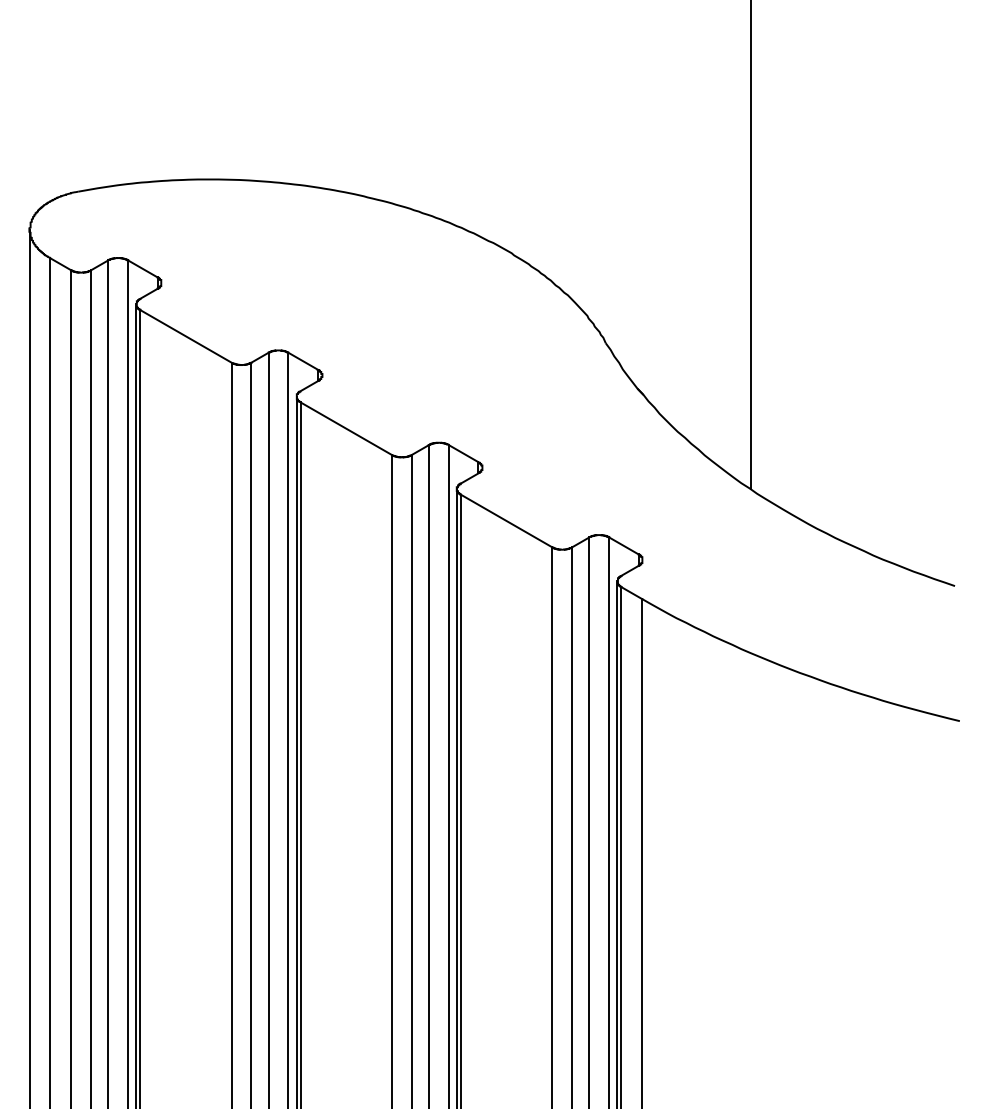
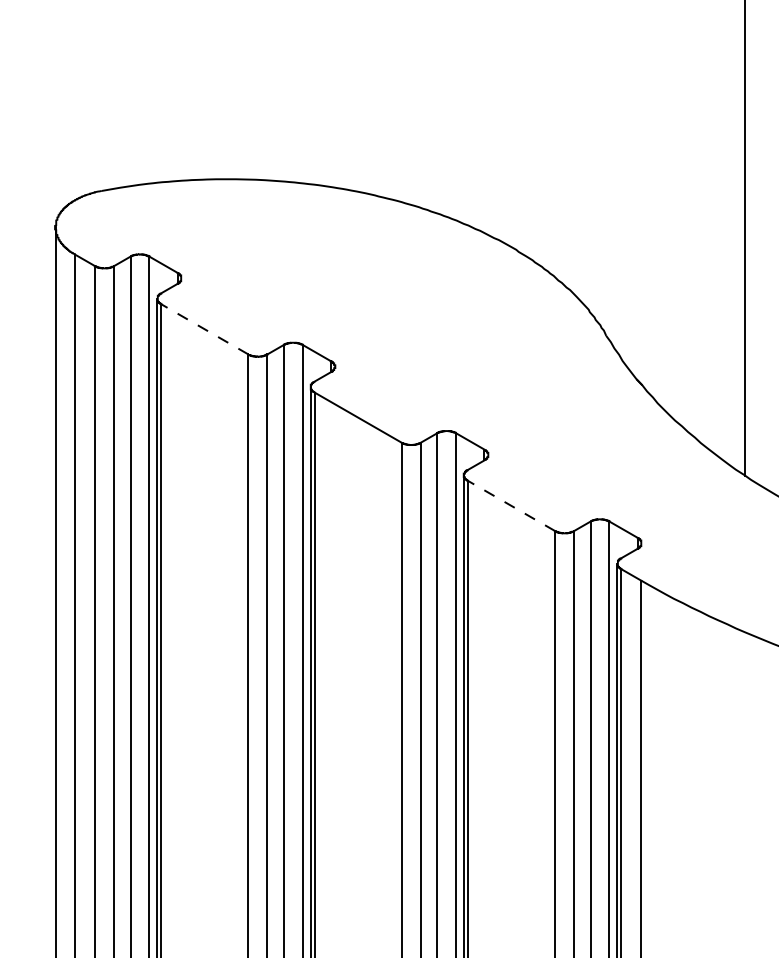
line: (186, 336) -> (205, 329), solid -> dashed
line: (506, 521) -> (511, 506), solid -> dashed

